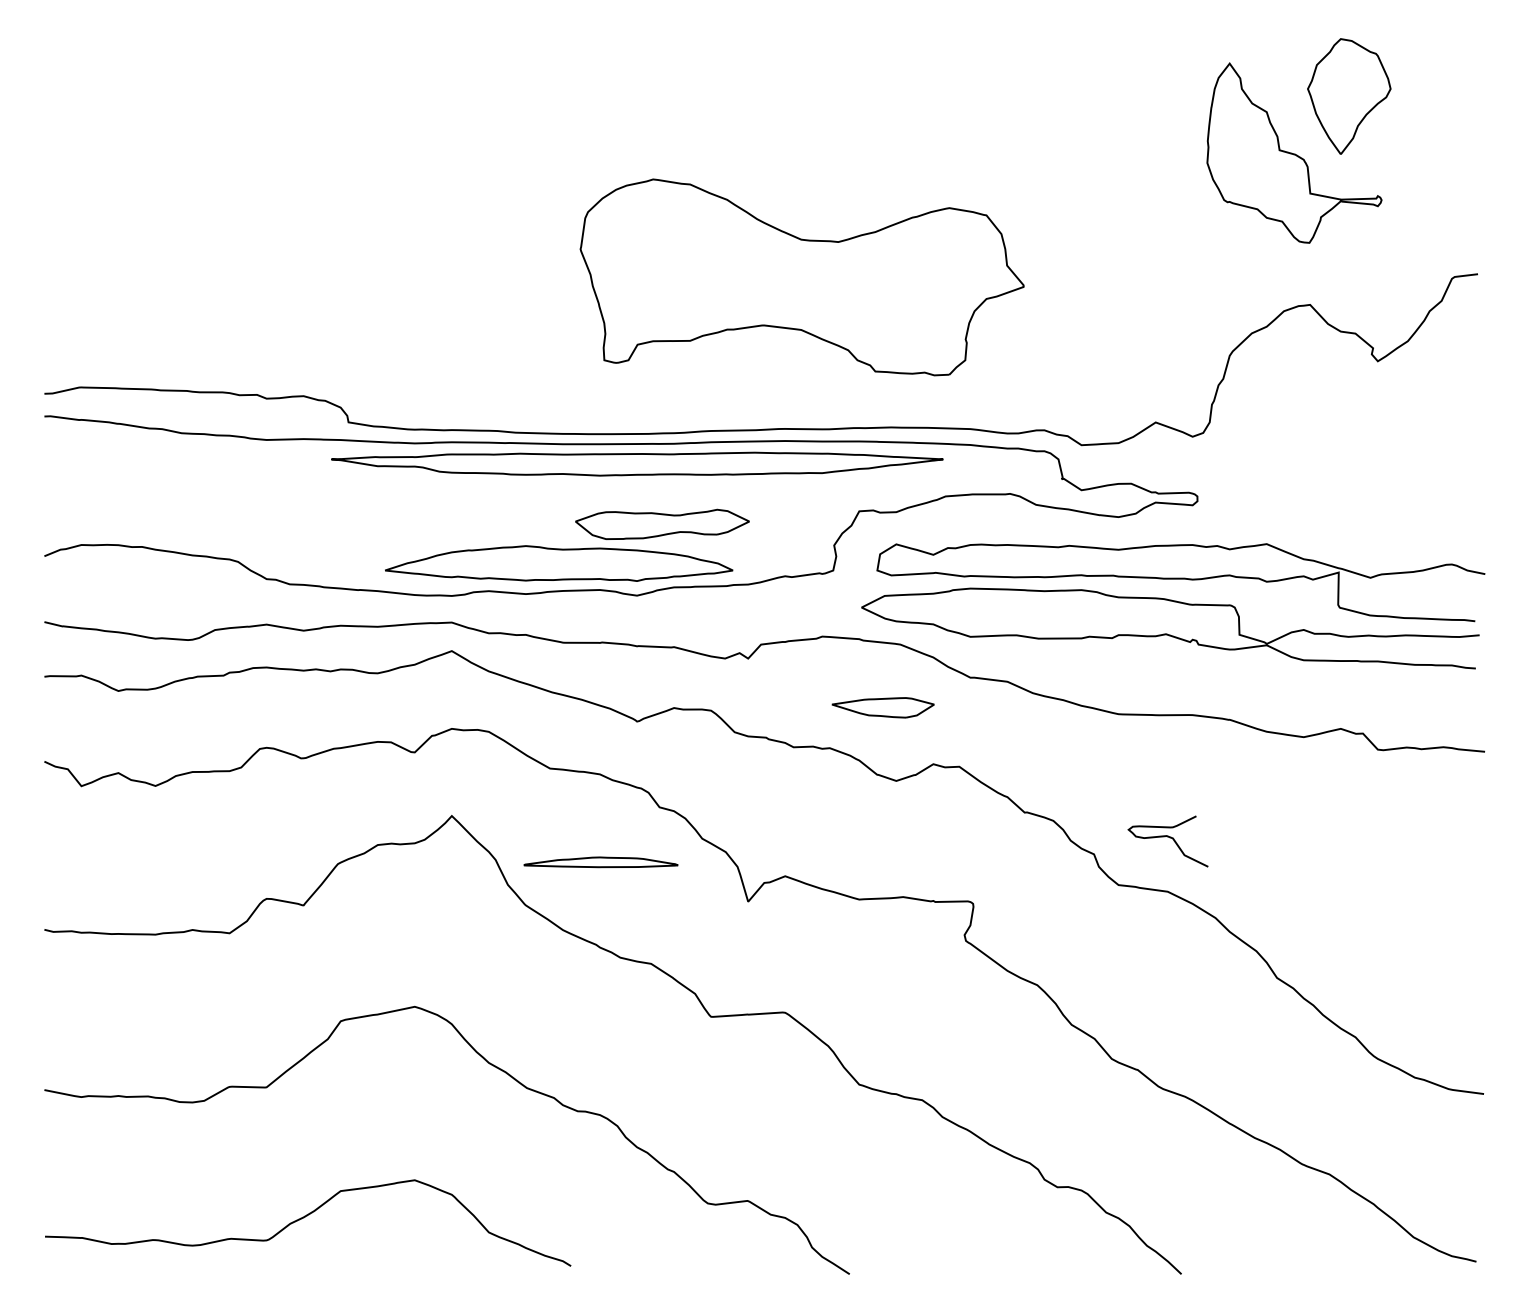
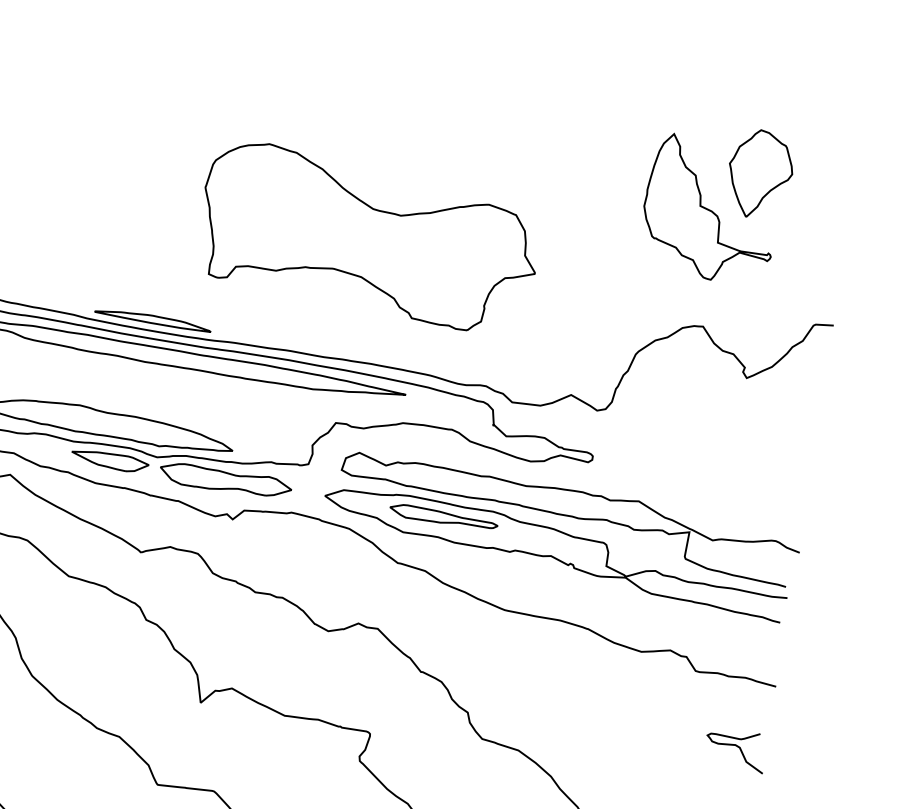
part: (801, 277) -> (368, 237), moved
part: (662, 523) -> (225, 480), moved
part: (1019, 609) -> (443, 518), added
part: (882, 707) -> (109, 460), moved
curve: (1169, 838) -> (737, 747), moved
part: (600, 862) -> (152, 319), moved

